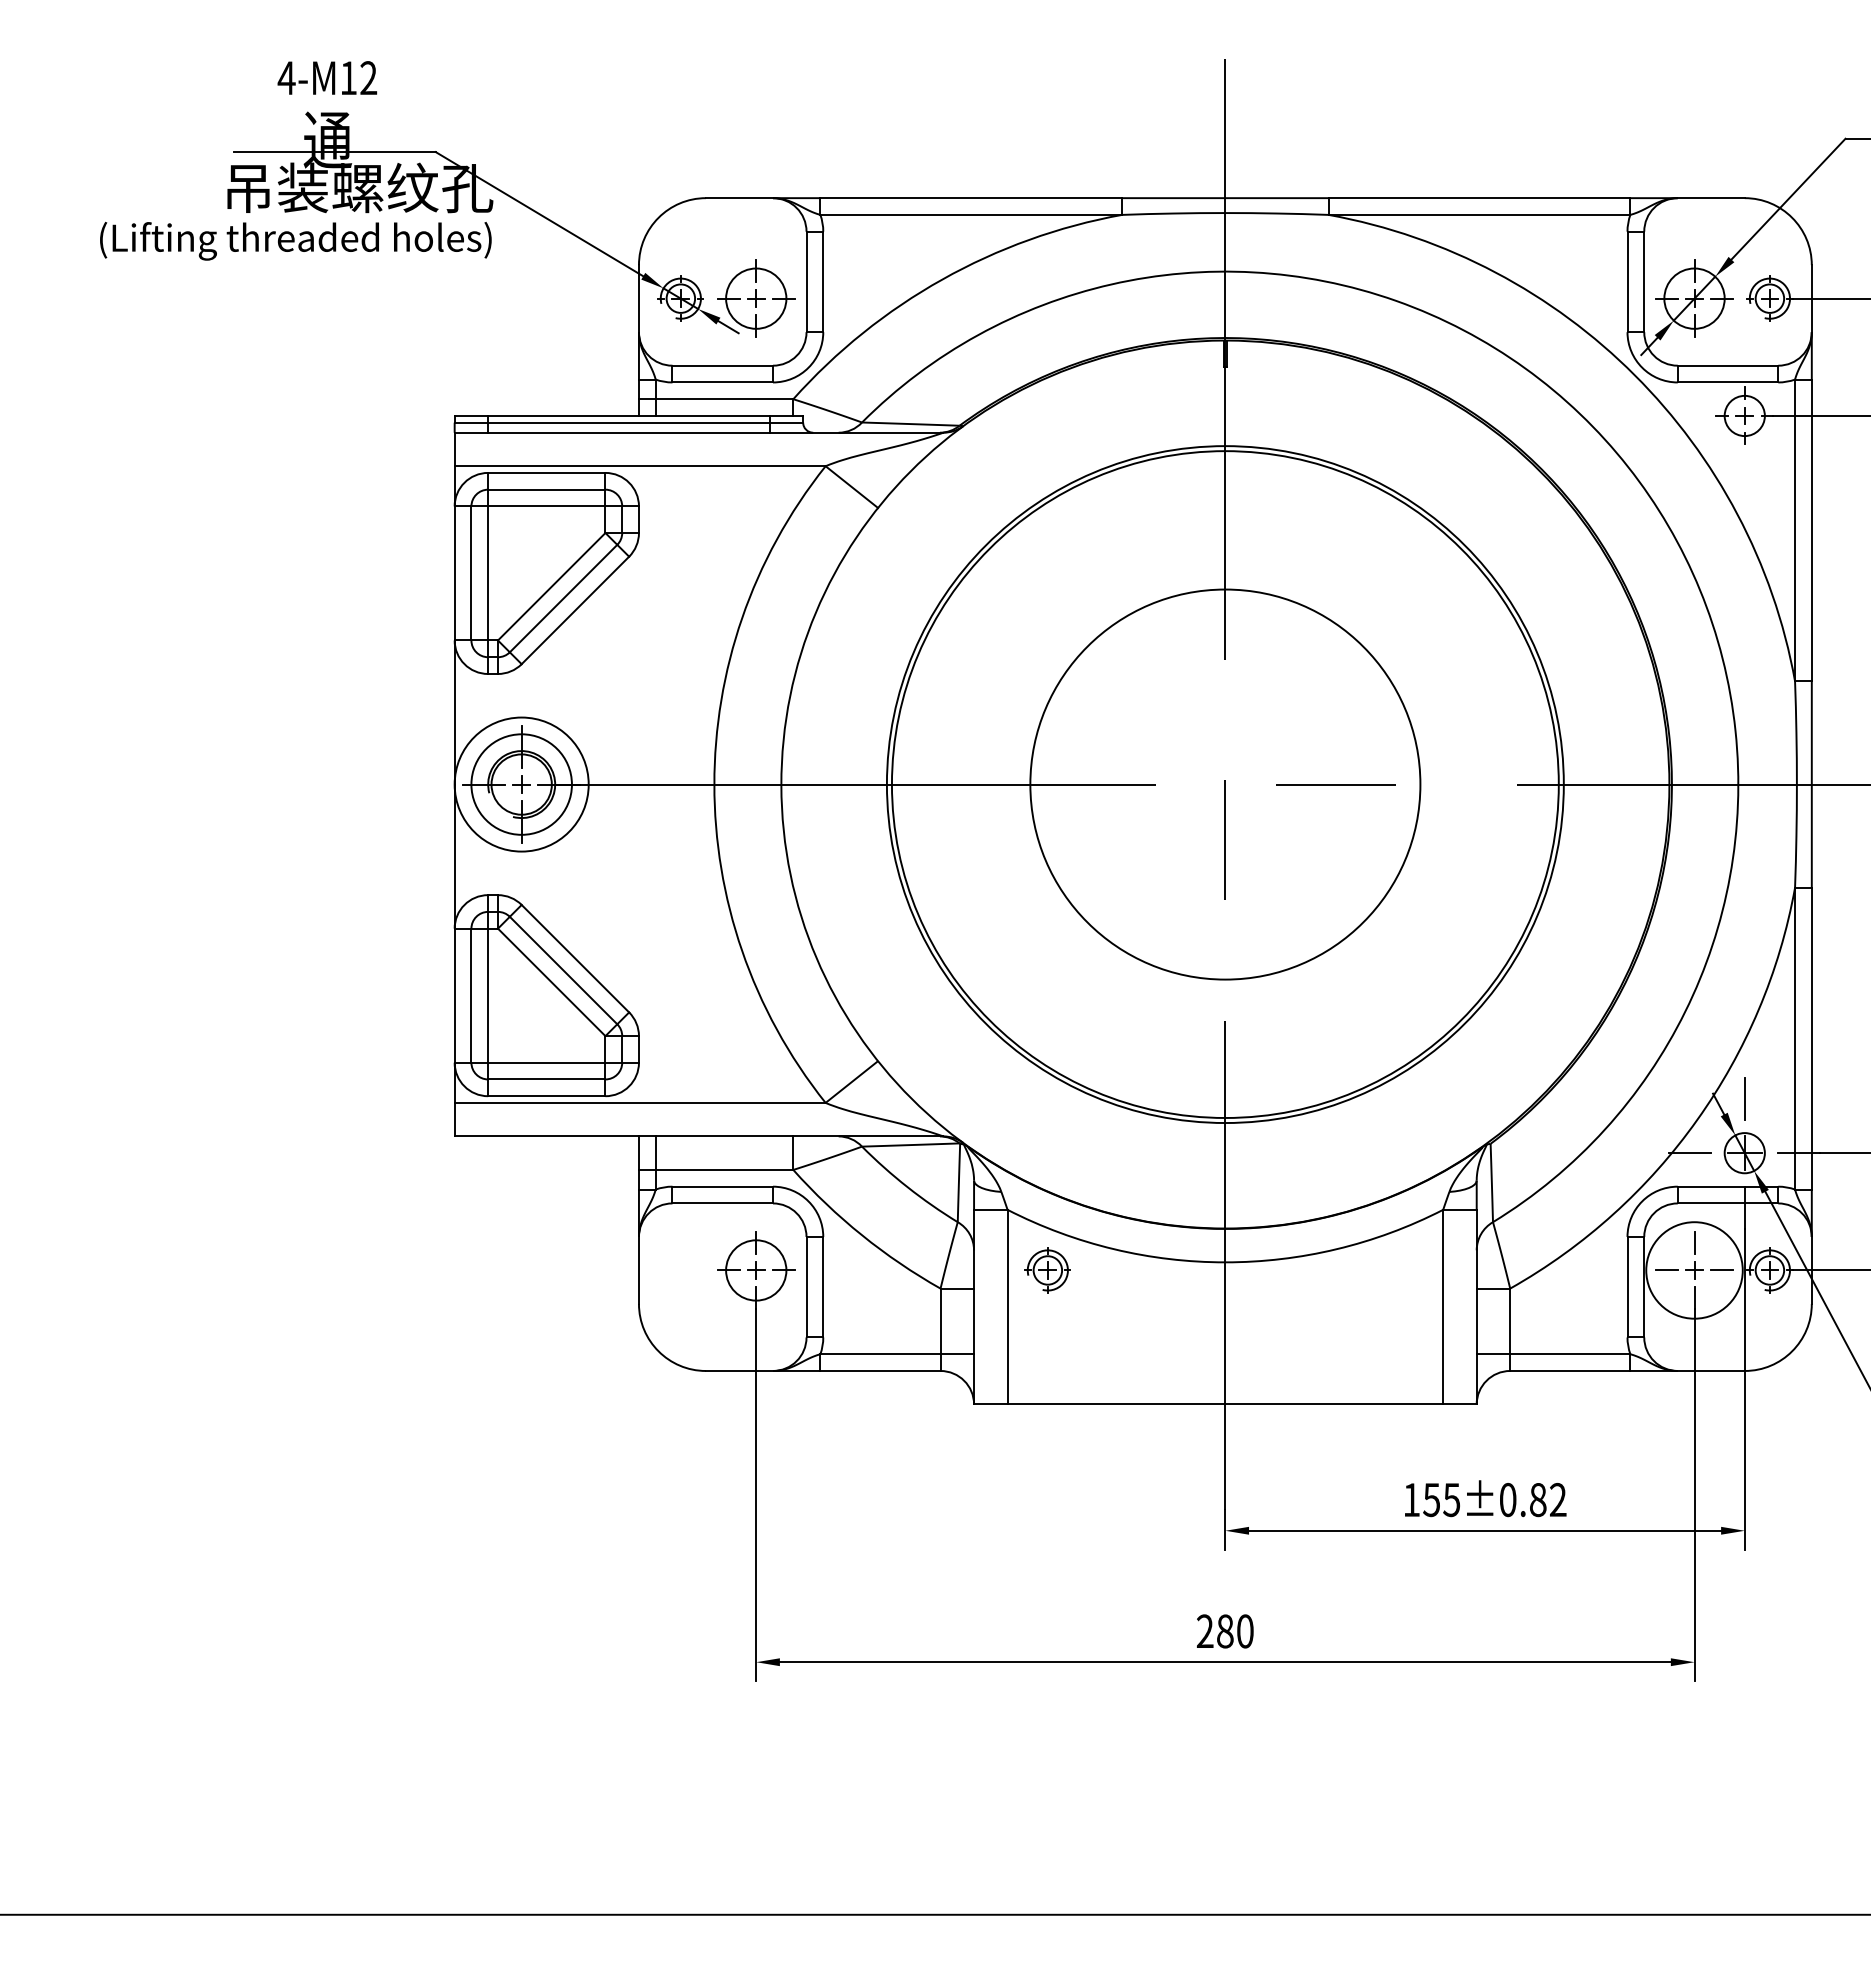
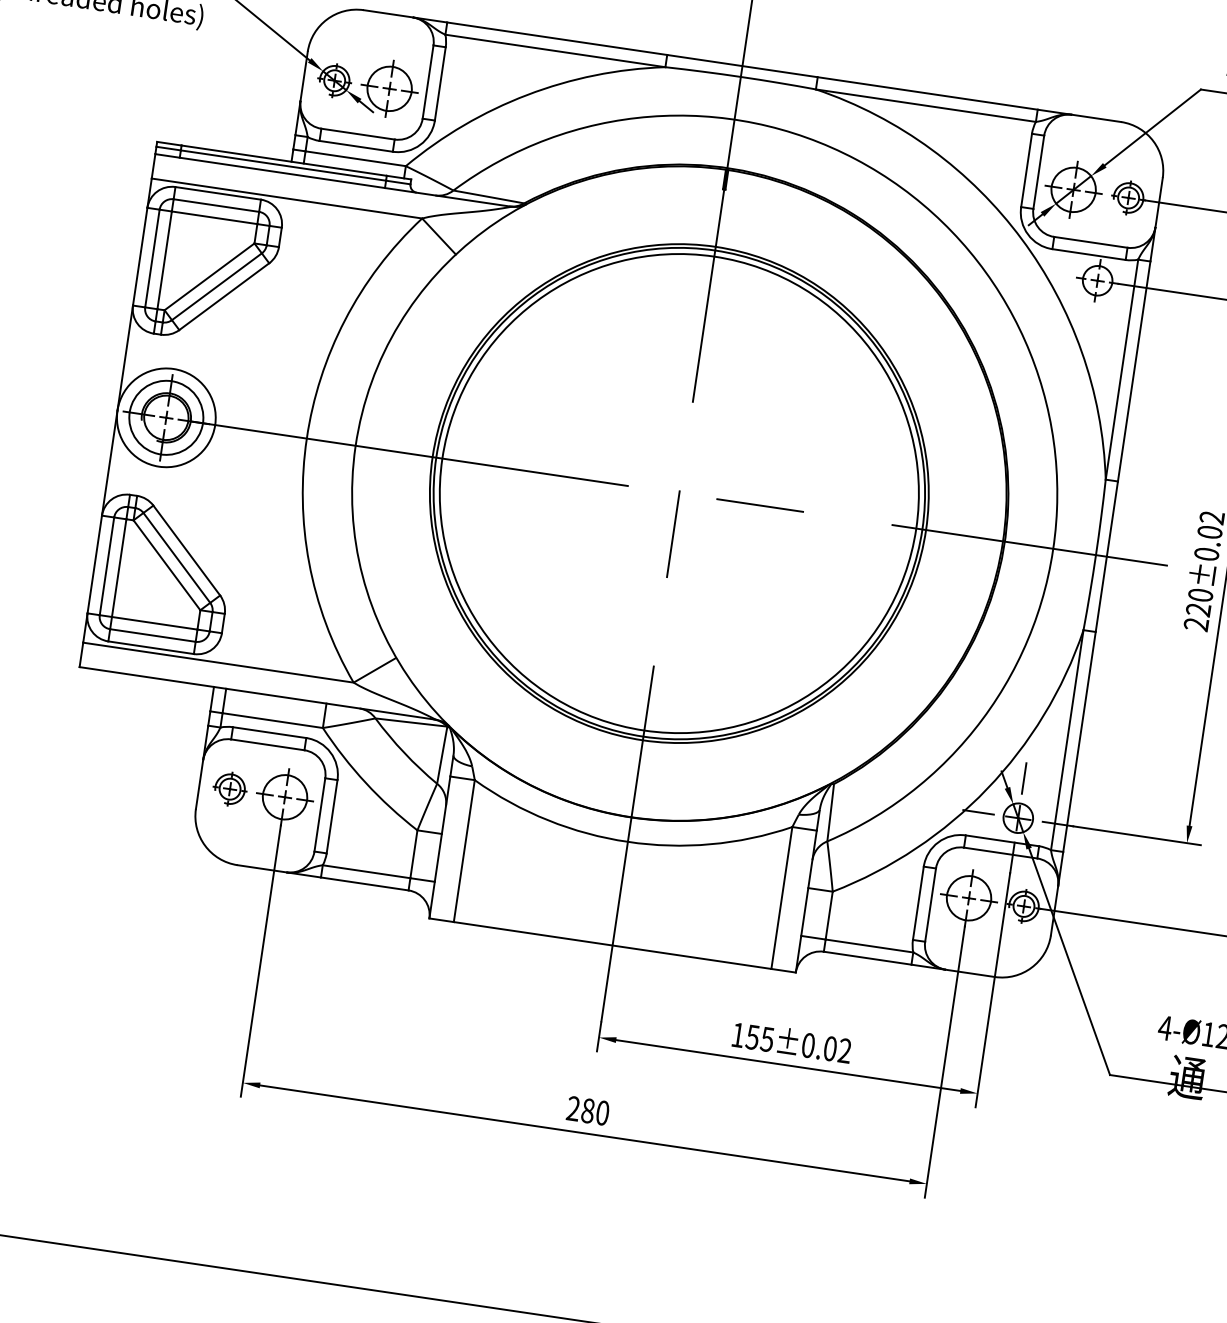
circle: (1225, 784) -> (679, 493), size x1.67
part: (1047, 1270) -> (229, 789), moved
circle: (1694, 1270) -> (969, 898), size x0.62
text: (1538, 1499) -> (830, 1048), 155±0.82 -> 155±0.02

